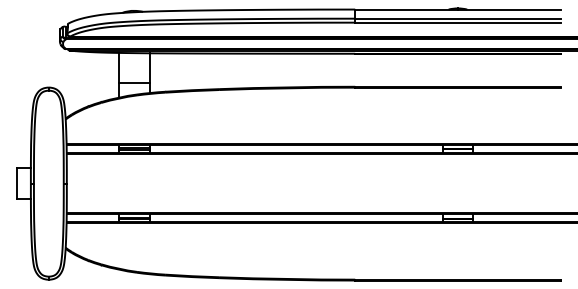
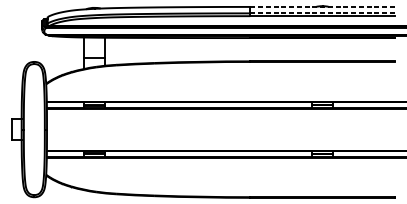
line: (457, 9) -> (322, 6), solid -> dashed
line: (457, 18) -> (322, 13), solid -> dashed

